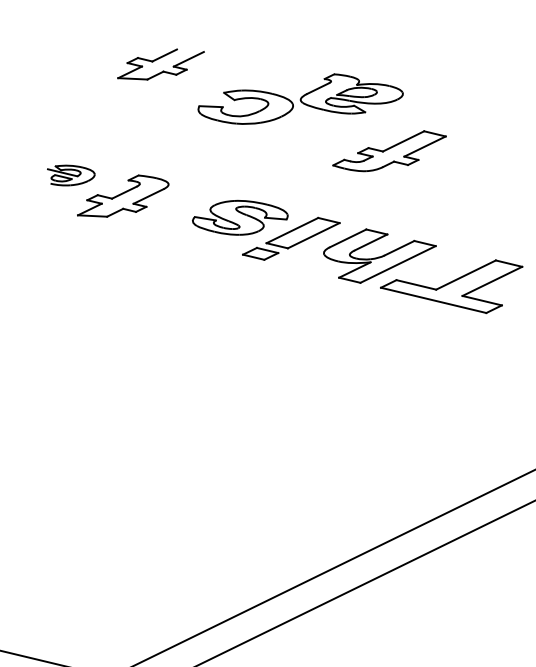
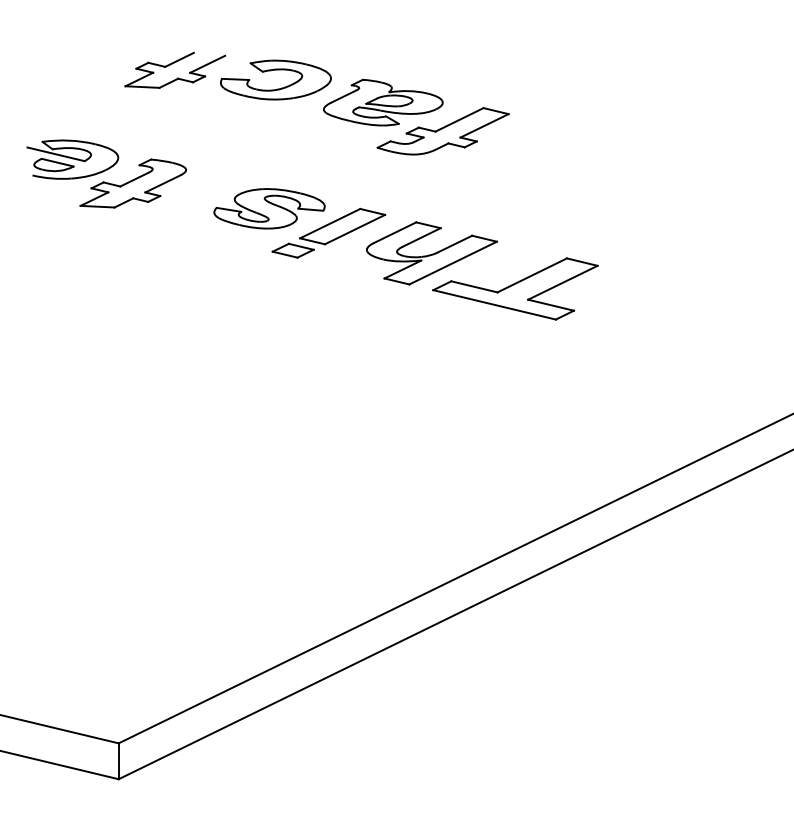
part: (161, 63) -> (175, 69), moved
part: (351, 93) -> (383, 102), moved
part: (70, 175) -> (72, 159), size x1.67

